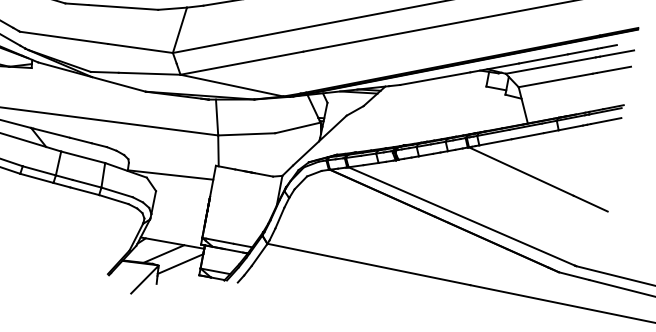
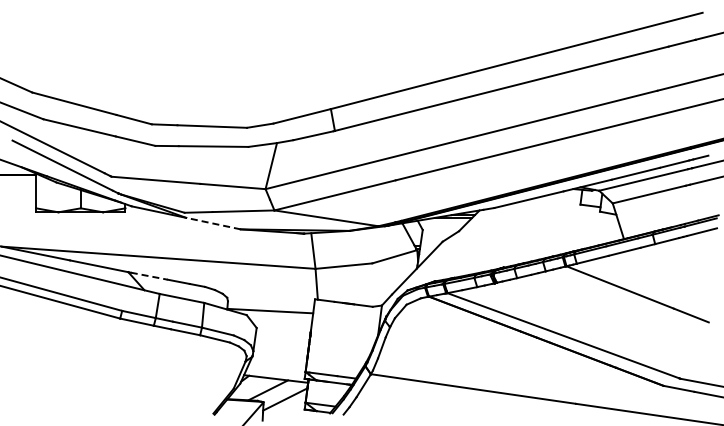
line: (118, 84) -> (213, 223), solid -> dashed
line: (51, 133) -> (149, 276), solid -> dashed

